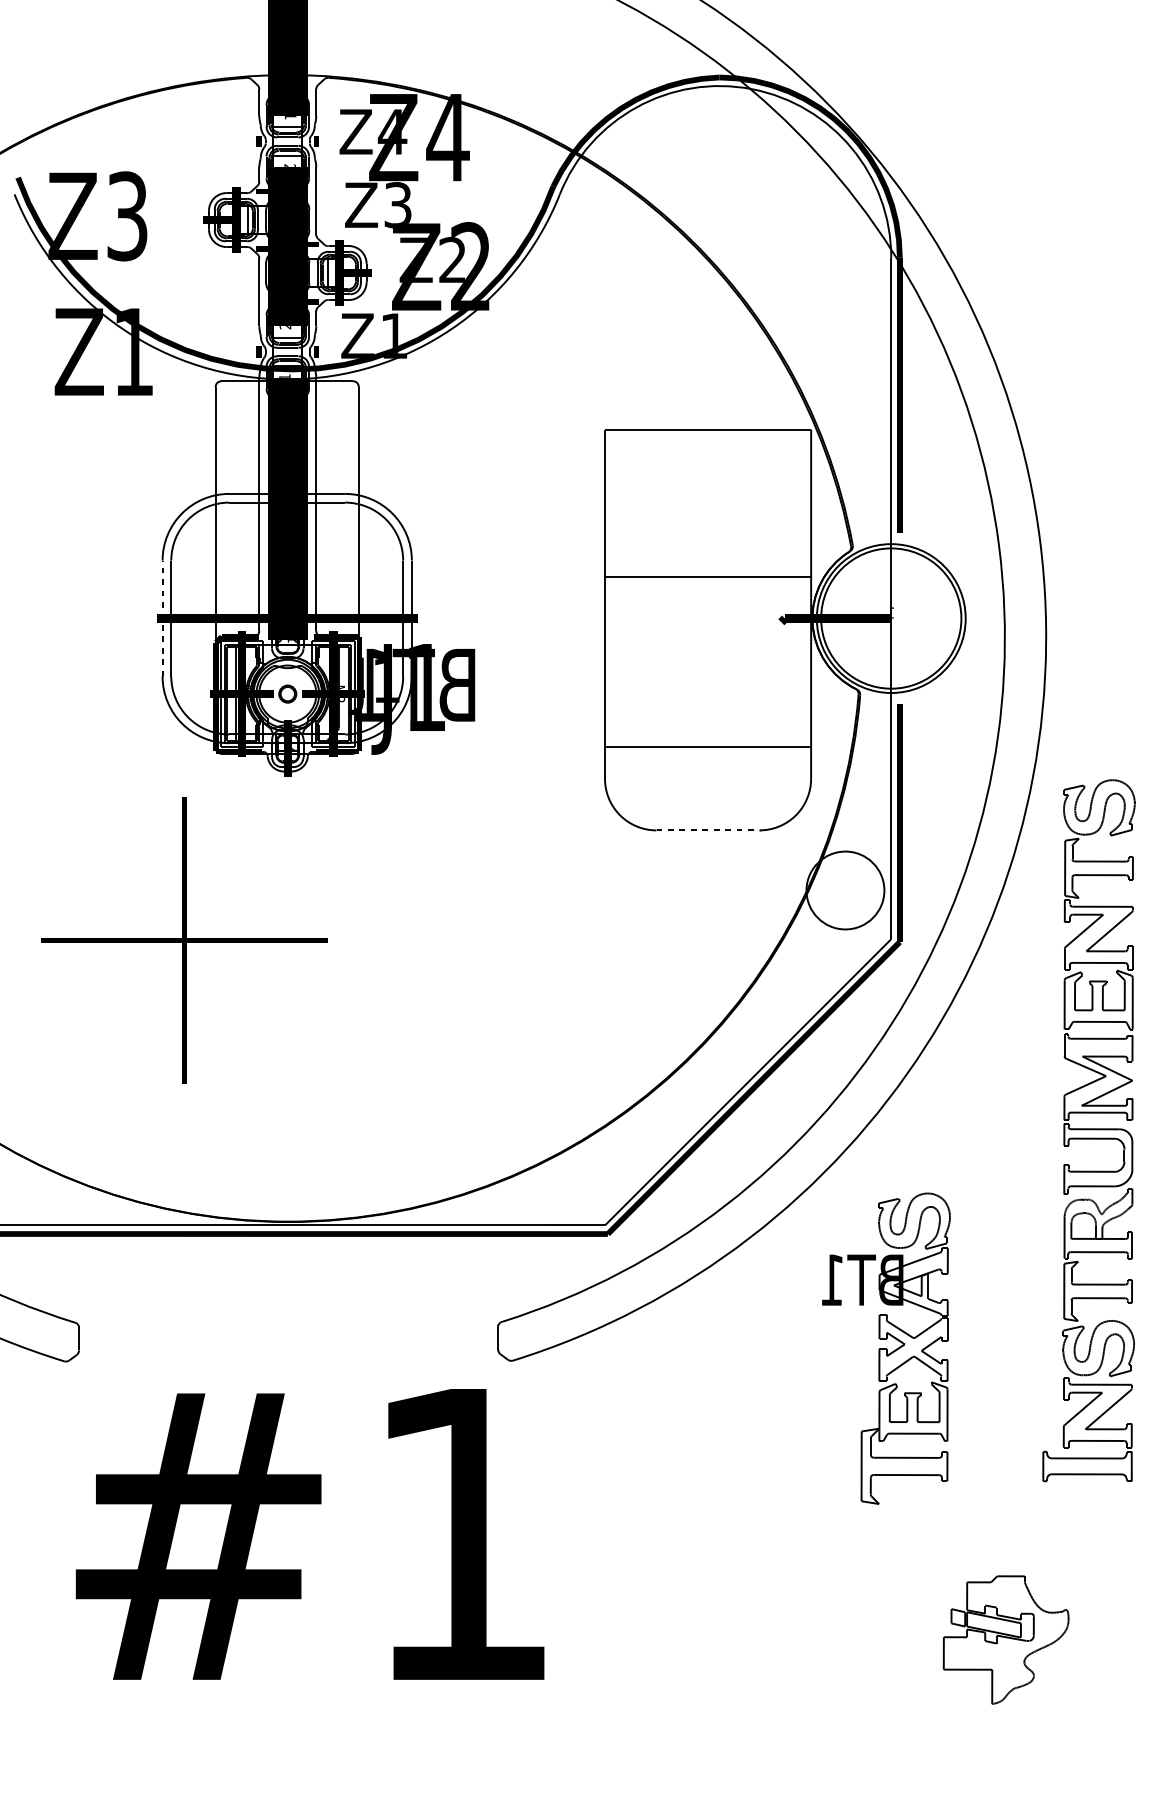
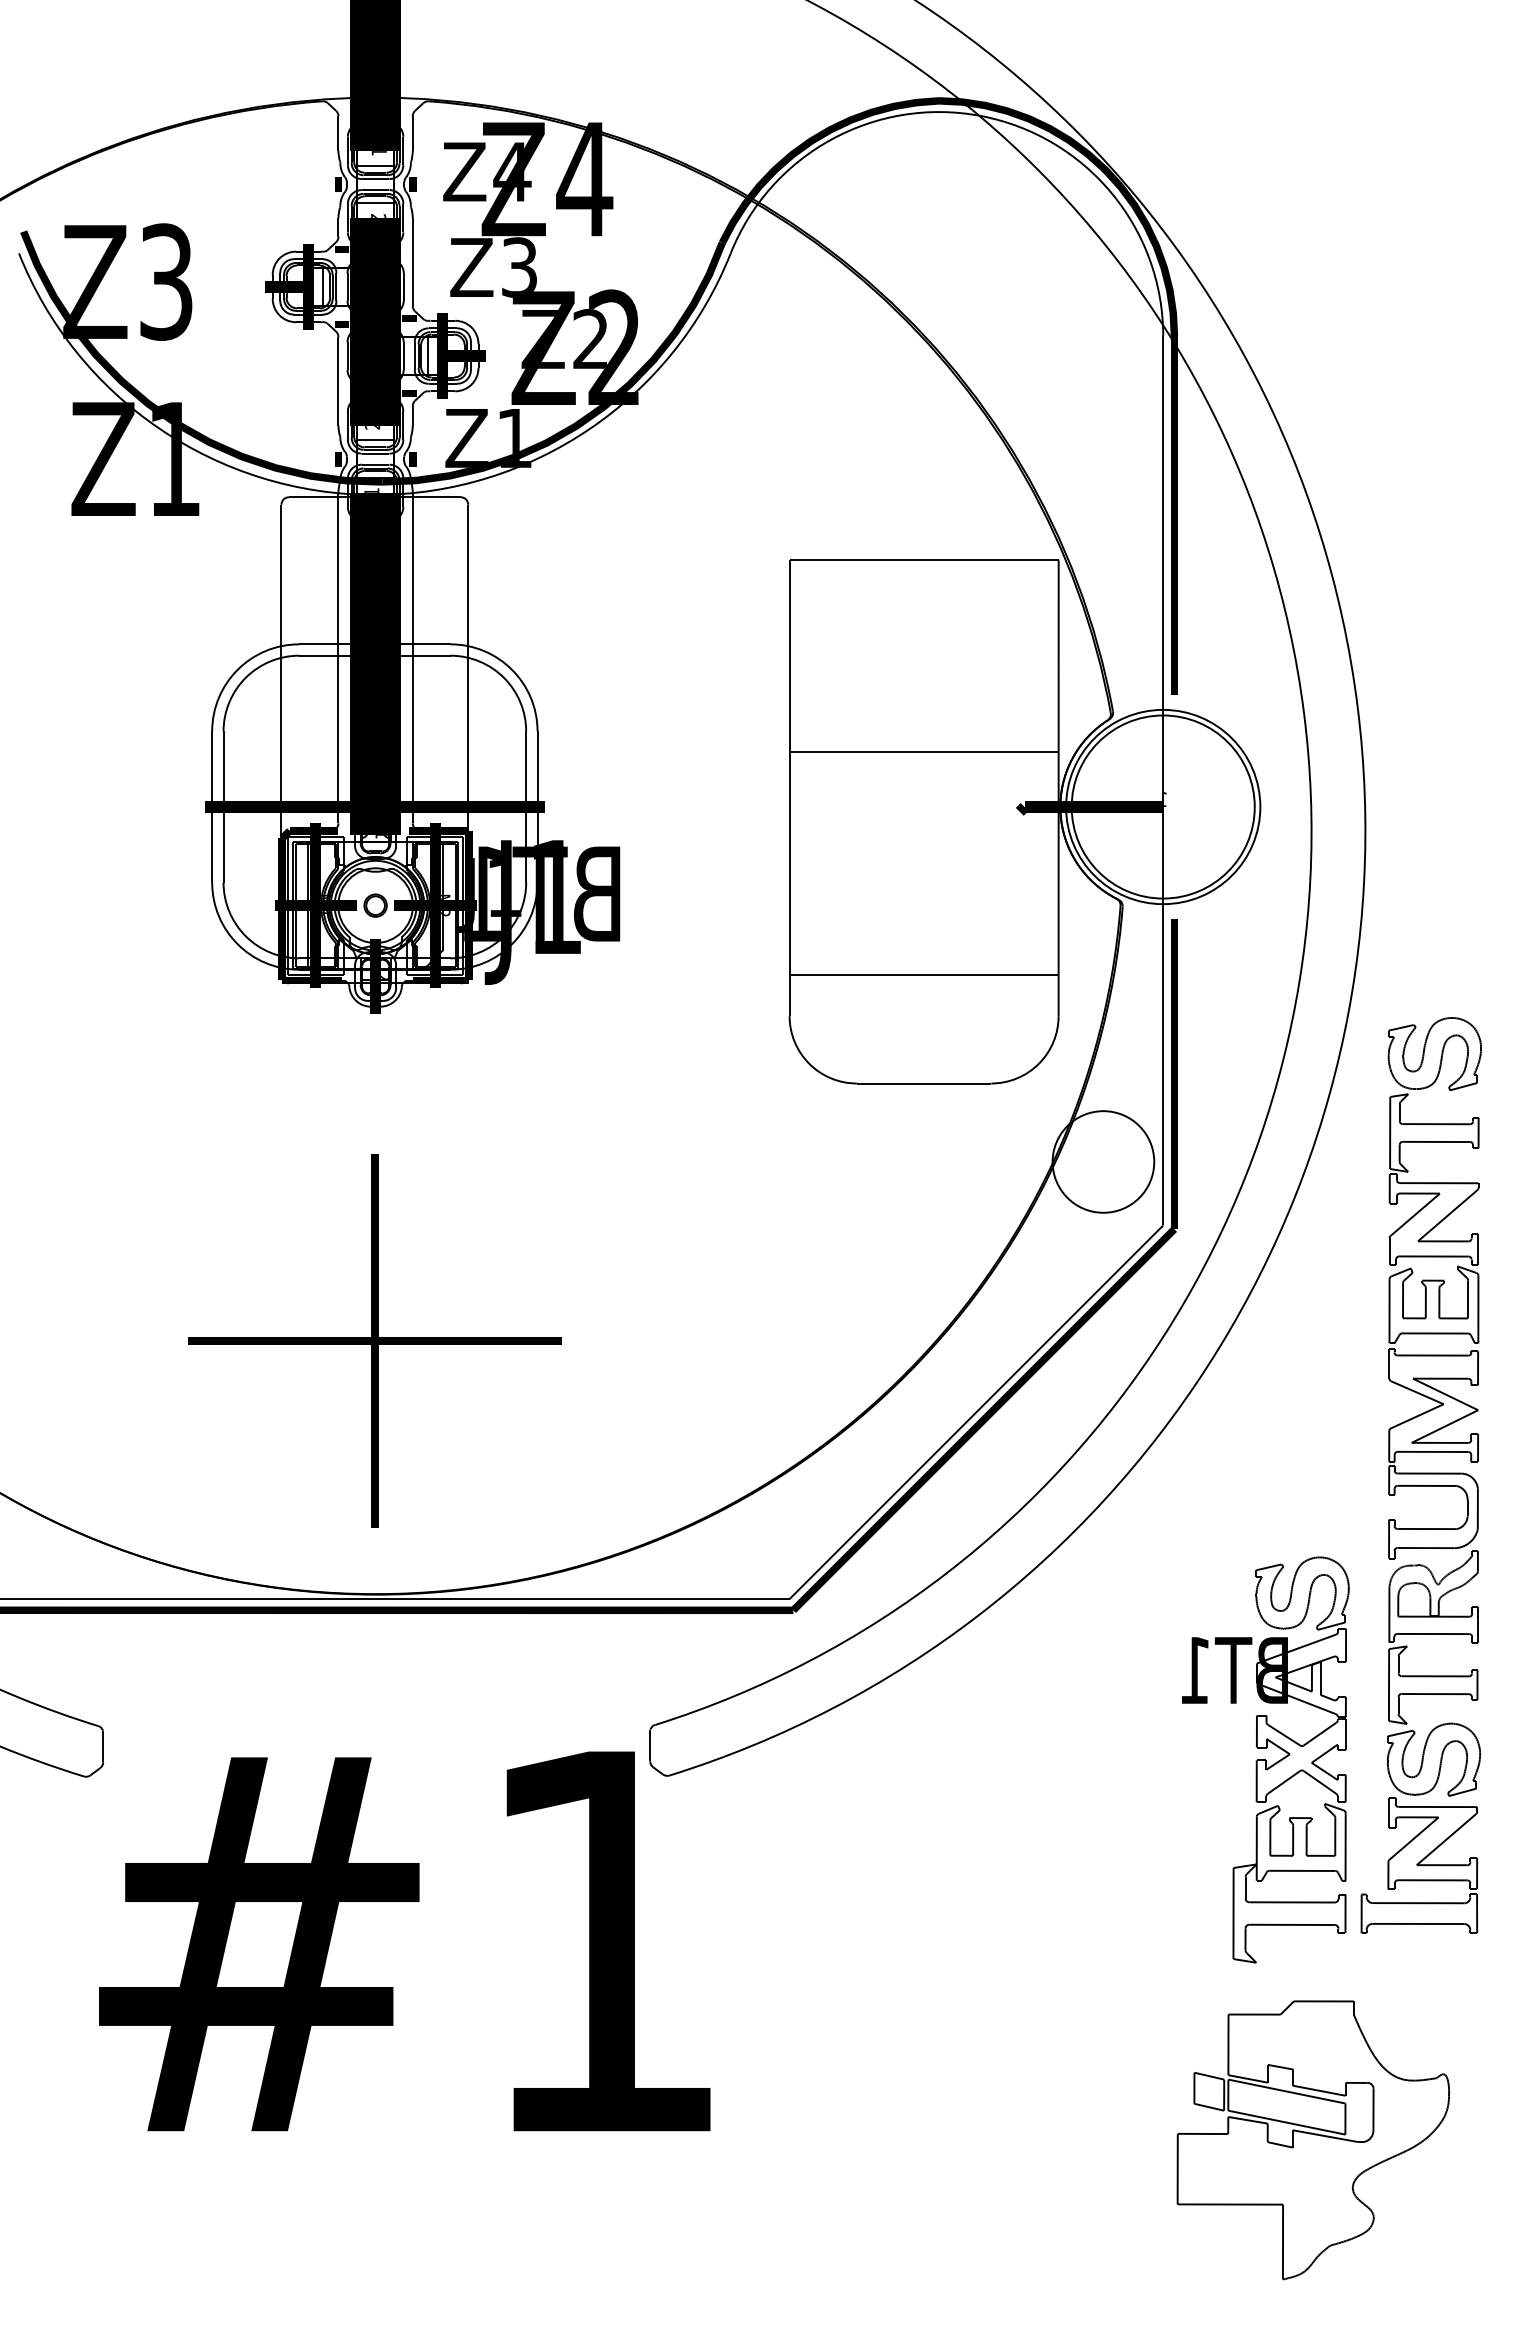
line: (162, 618) -> (212, 807), dashed -> solid
line: (708, 830) -> (924, 1083), dashed -> solid
part: (184, 939) -> (374, 1340), moved
part: (886, 1348) -> (1265, 1759), moved
text: (309, 1534) -> (404, 1941), moved
part: (1005, 1640) -> (1312, 2140), size x1.67

